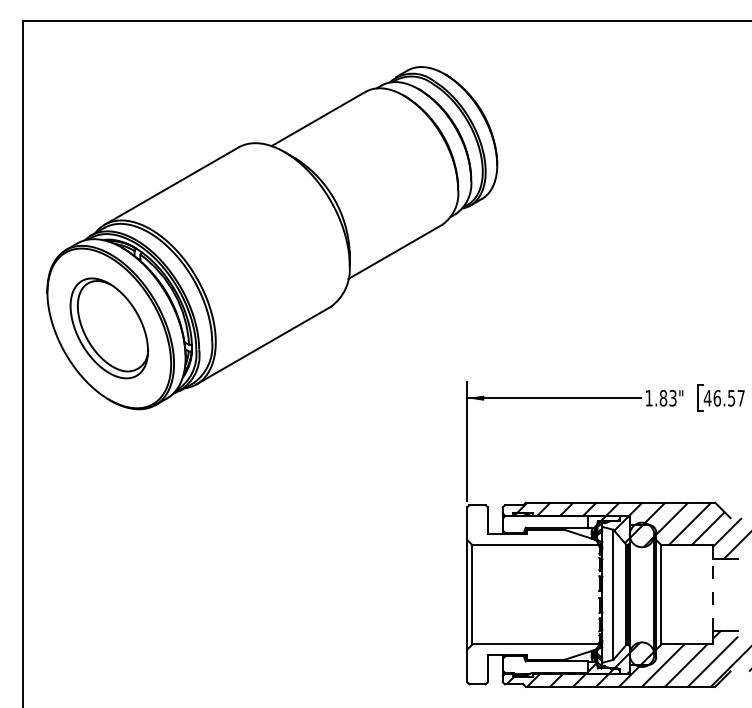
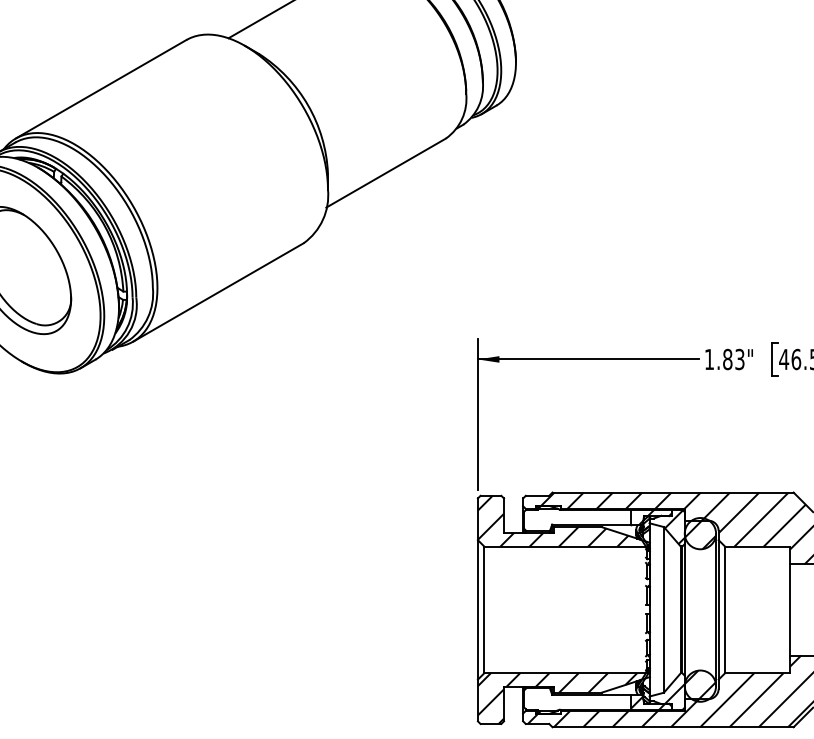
hatch: (534, 525) -> (563, 521), added
line: (712, 594) -> (790, 609), dashed -> solid
hatch: (529, 664) -> (557, 698), added

